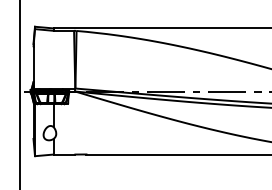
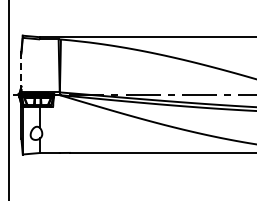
line: (33, 67) -> (21, 73), solid -> dashed

